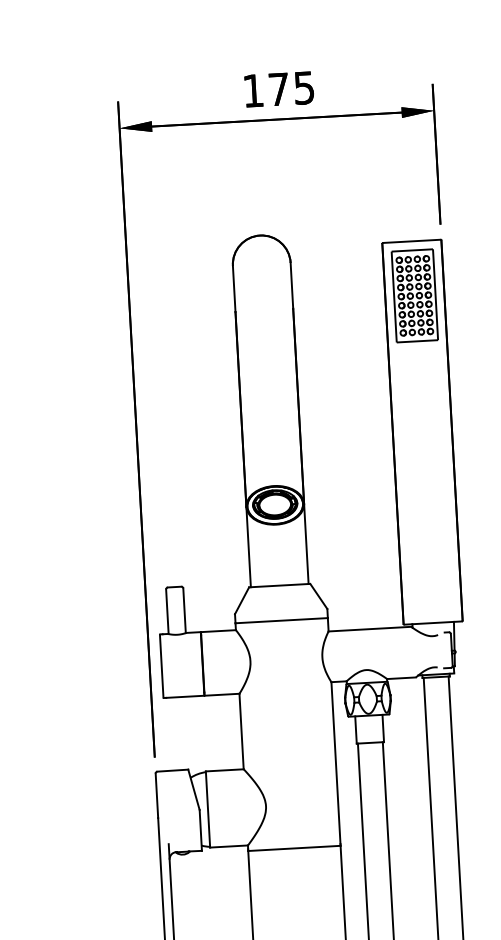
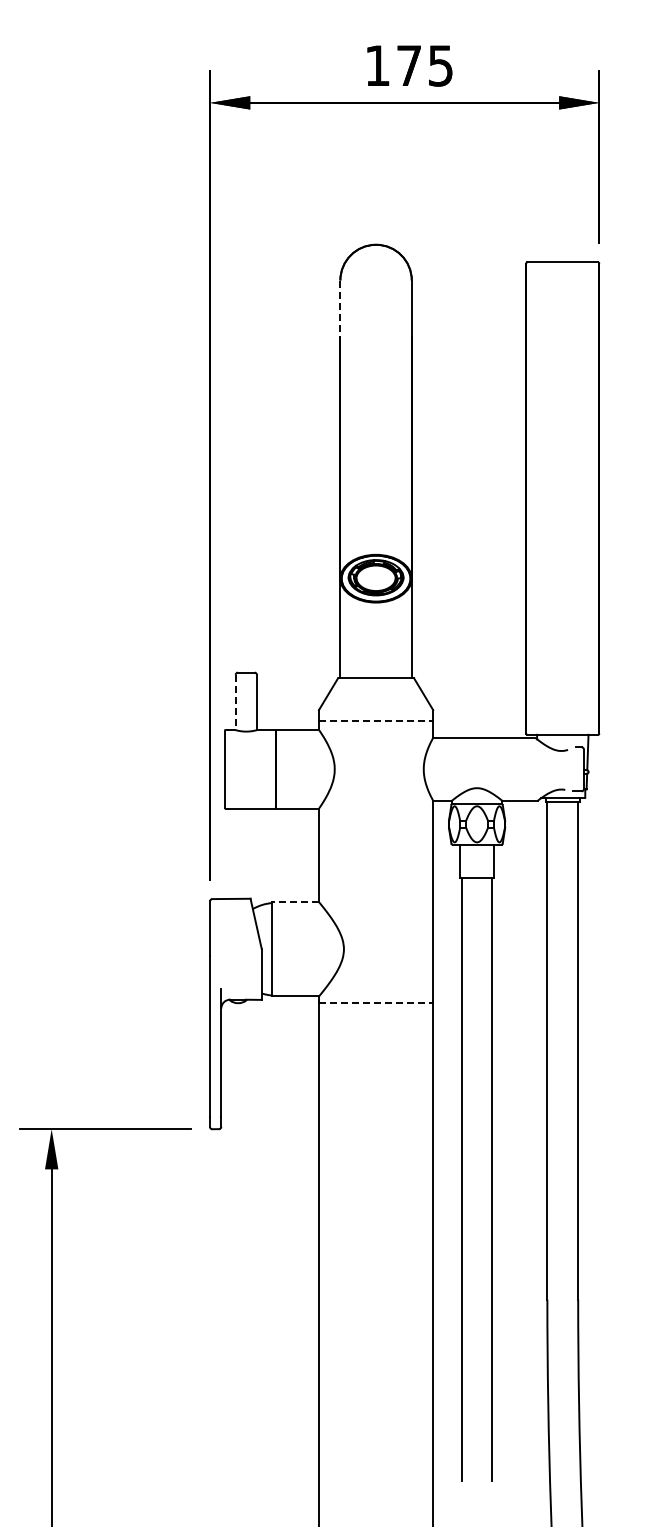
line: (234, 289) -> (340, 309), solid -> dashed
part: (414, 295) -> (562, 329), removed
line: (167, 611) -> (235, 702), solid -> dashed
line: (282, 620) -> (376, 721), solid -> dashed
line: (224, 770) -> (295, 902), solid -> dashed
line: (294, 848) -> (376, 1003), solid -> dashed

